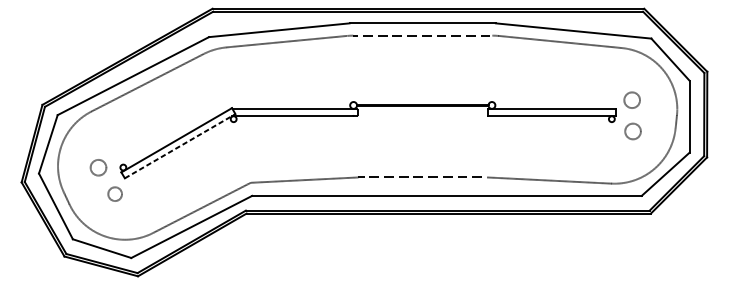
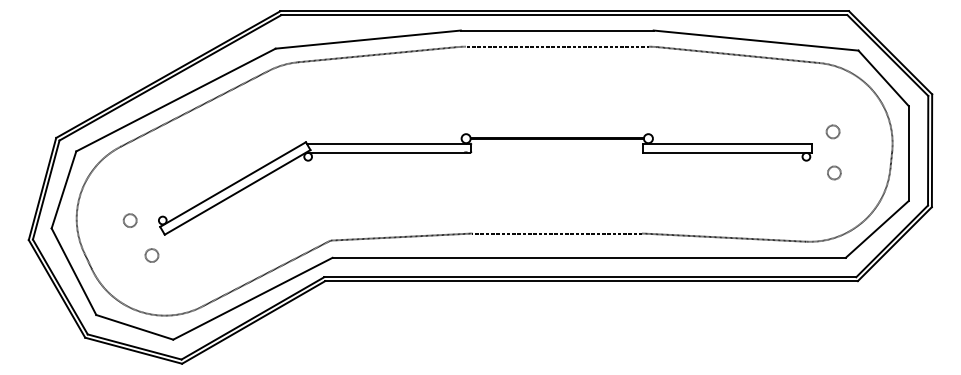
circle: (631, 99) -> (832, 131), size x0.62
circle: (633, 131) -> (834, 172), size x0.62
line: (180, 146) -> (238, 192), dashed -> solid
circle: (98, 167) -> (130, 220), size x0.62
circle: (114, 194) -> (151, 255), size x0.71

